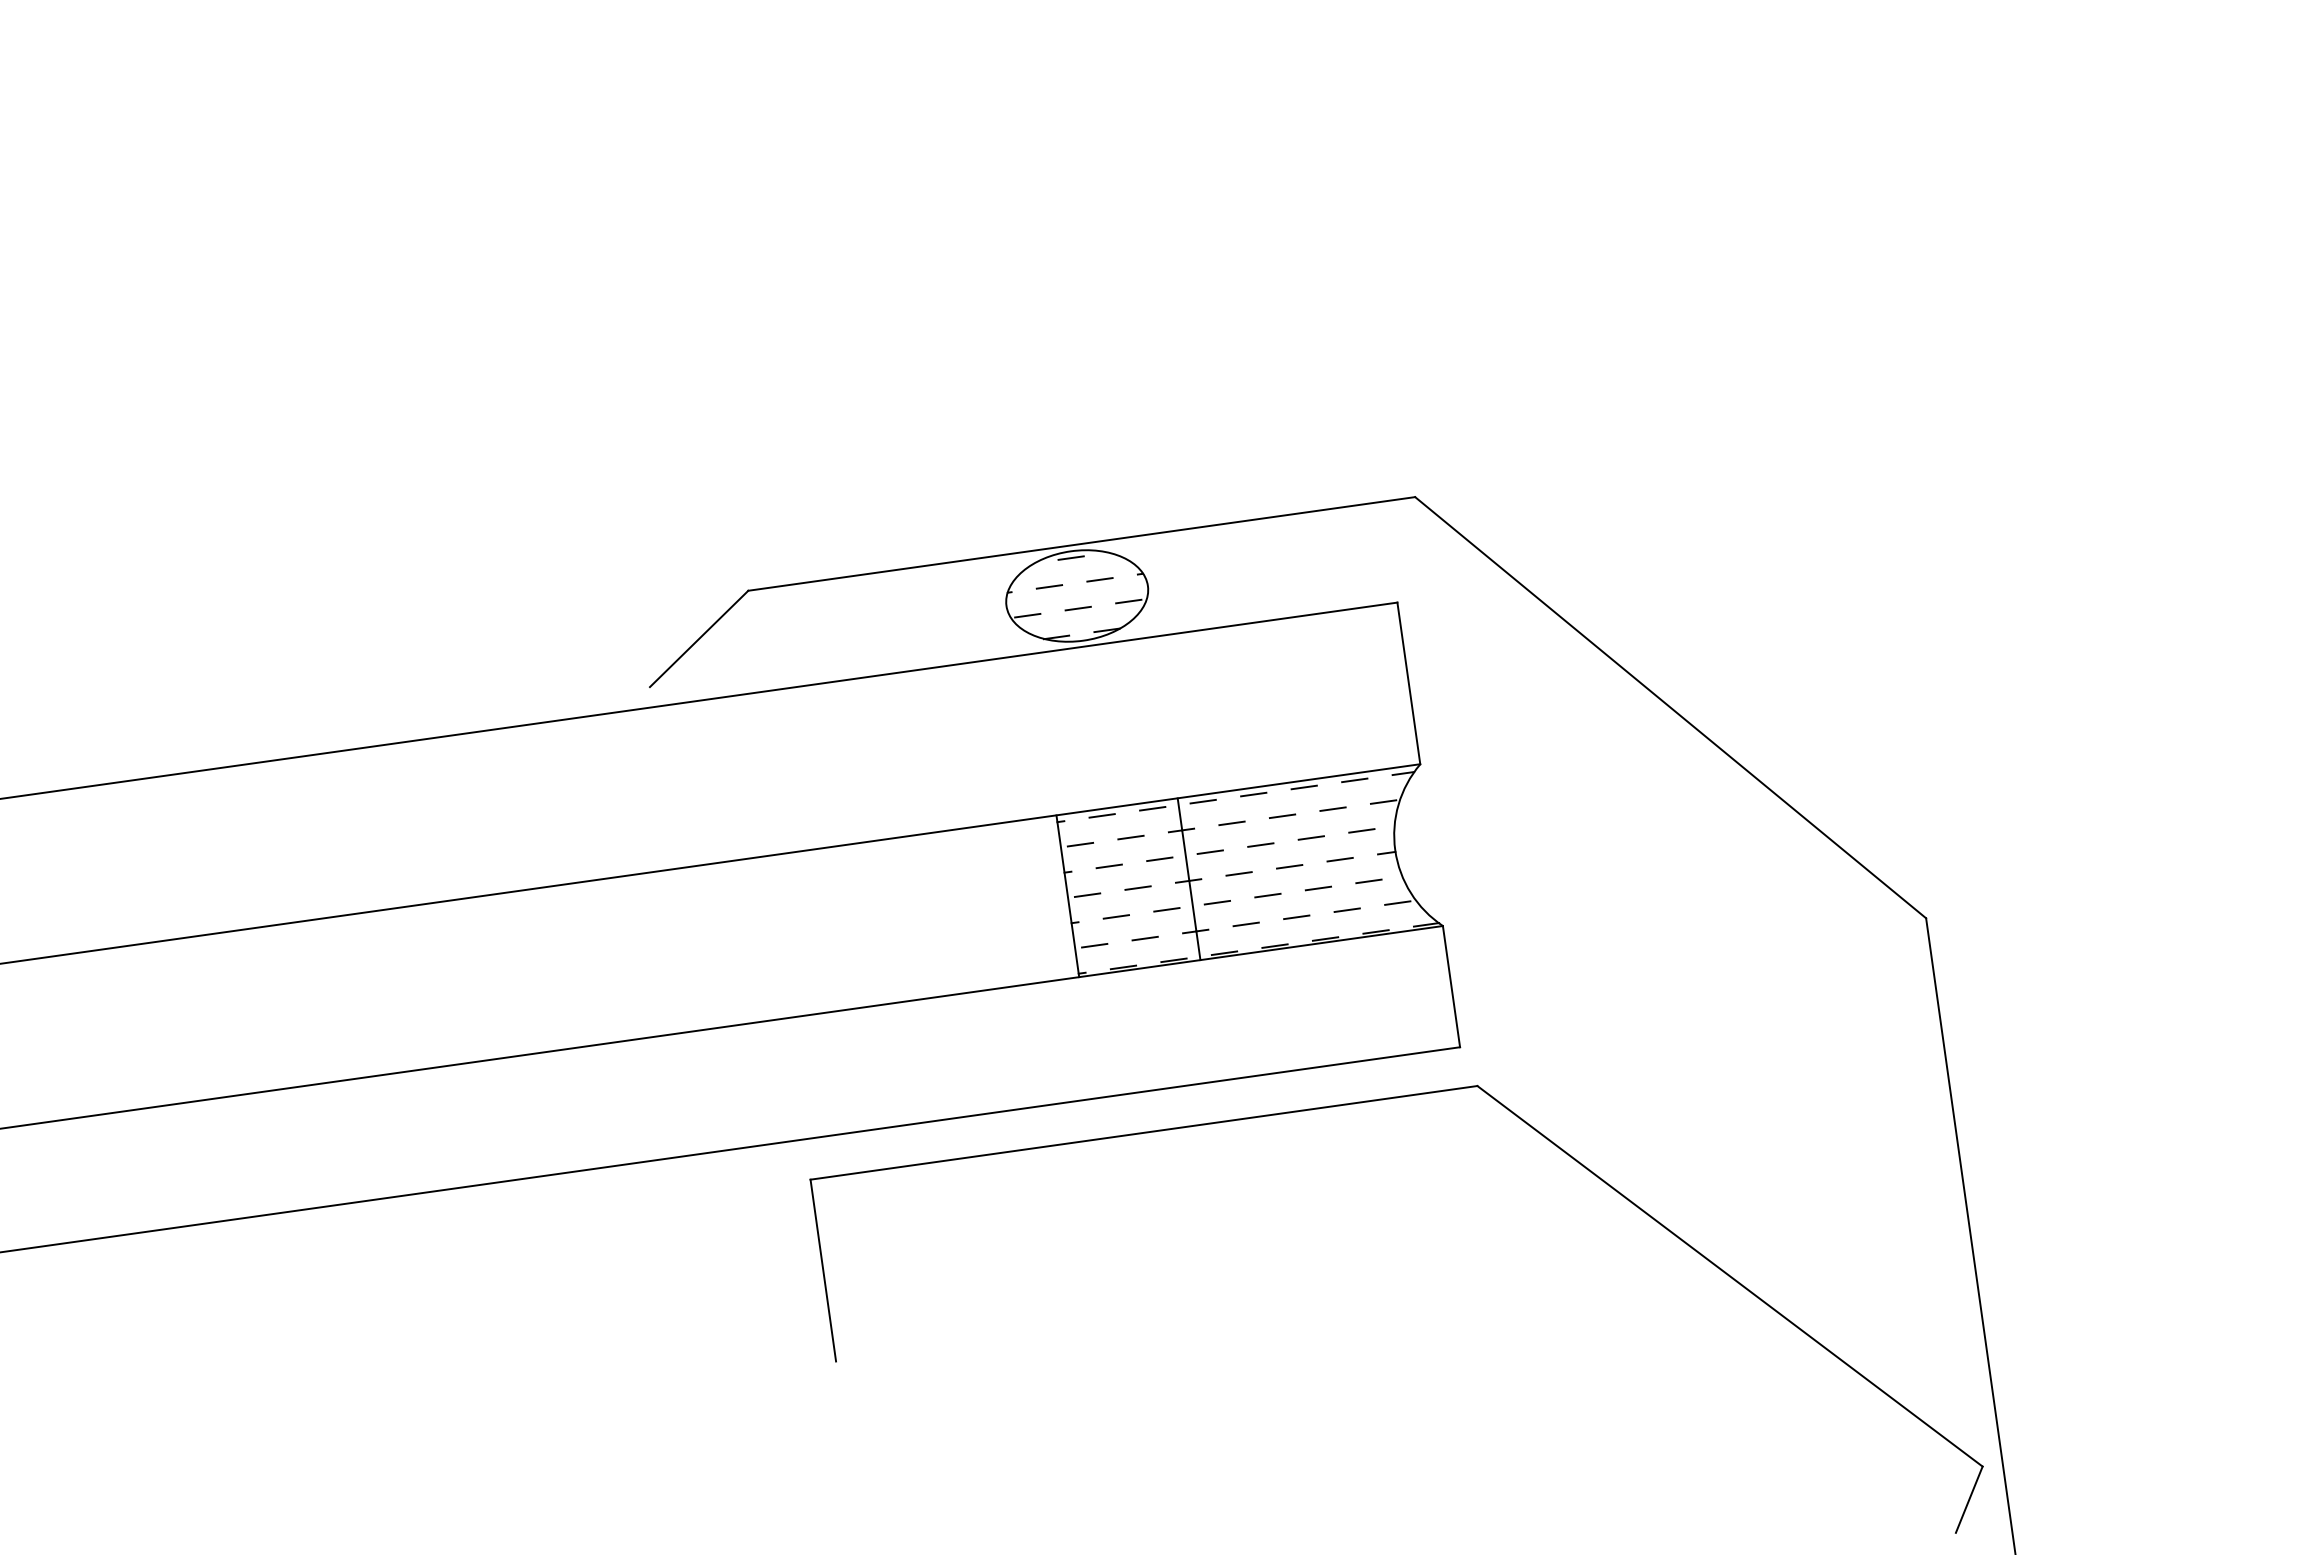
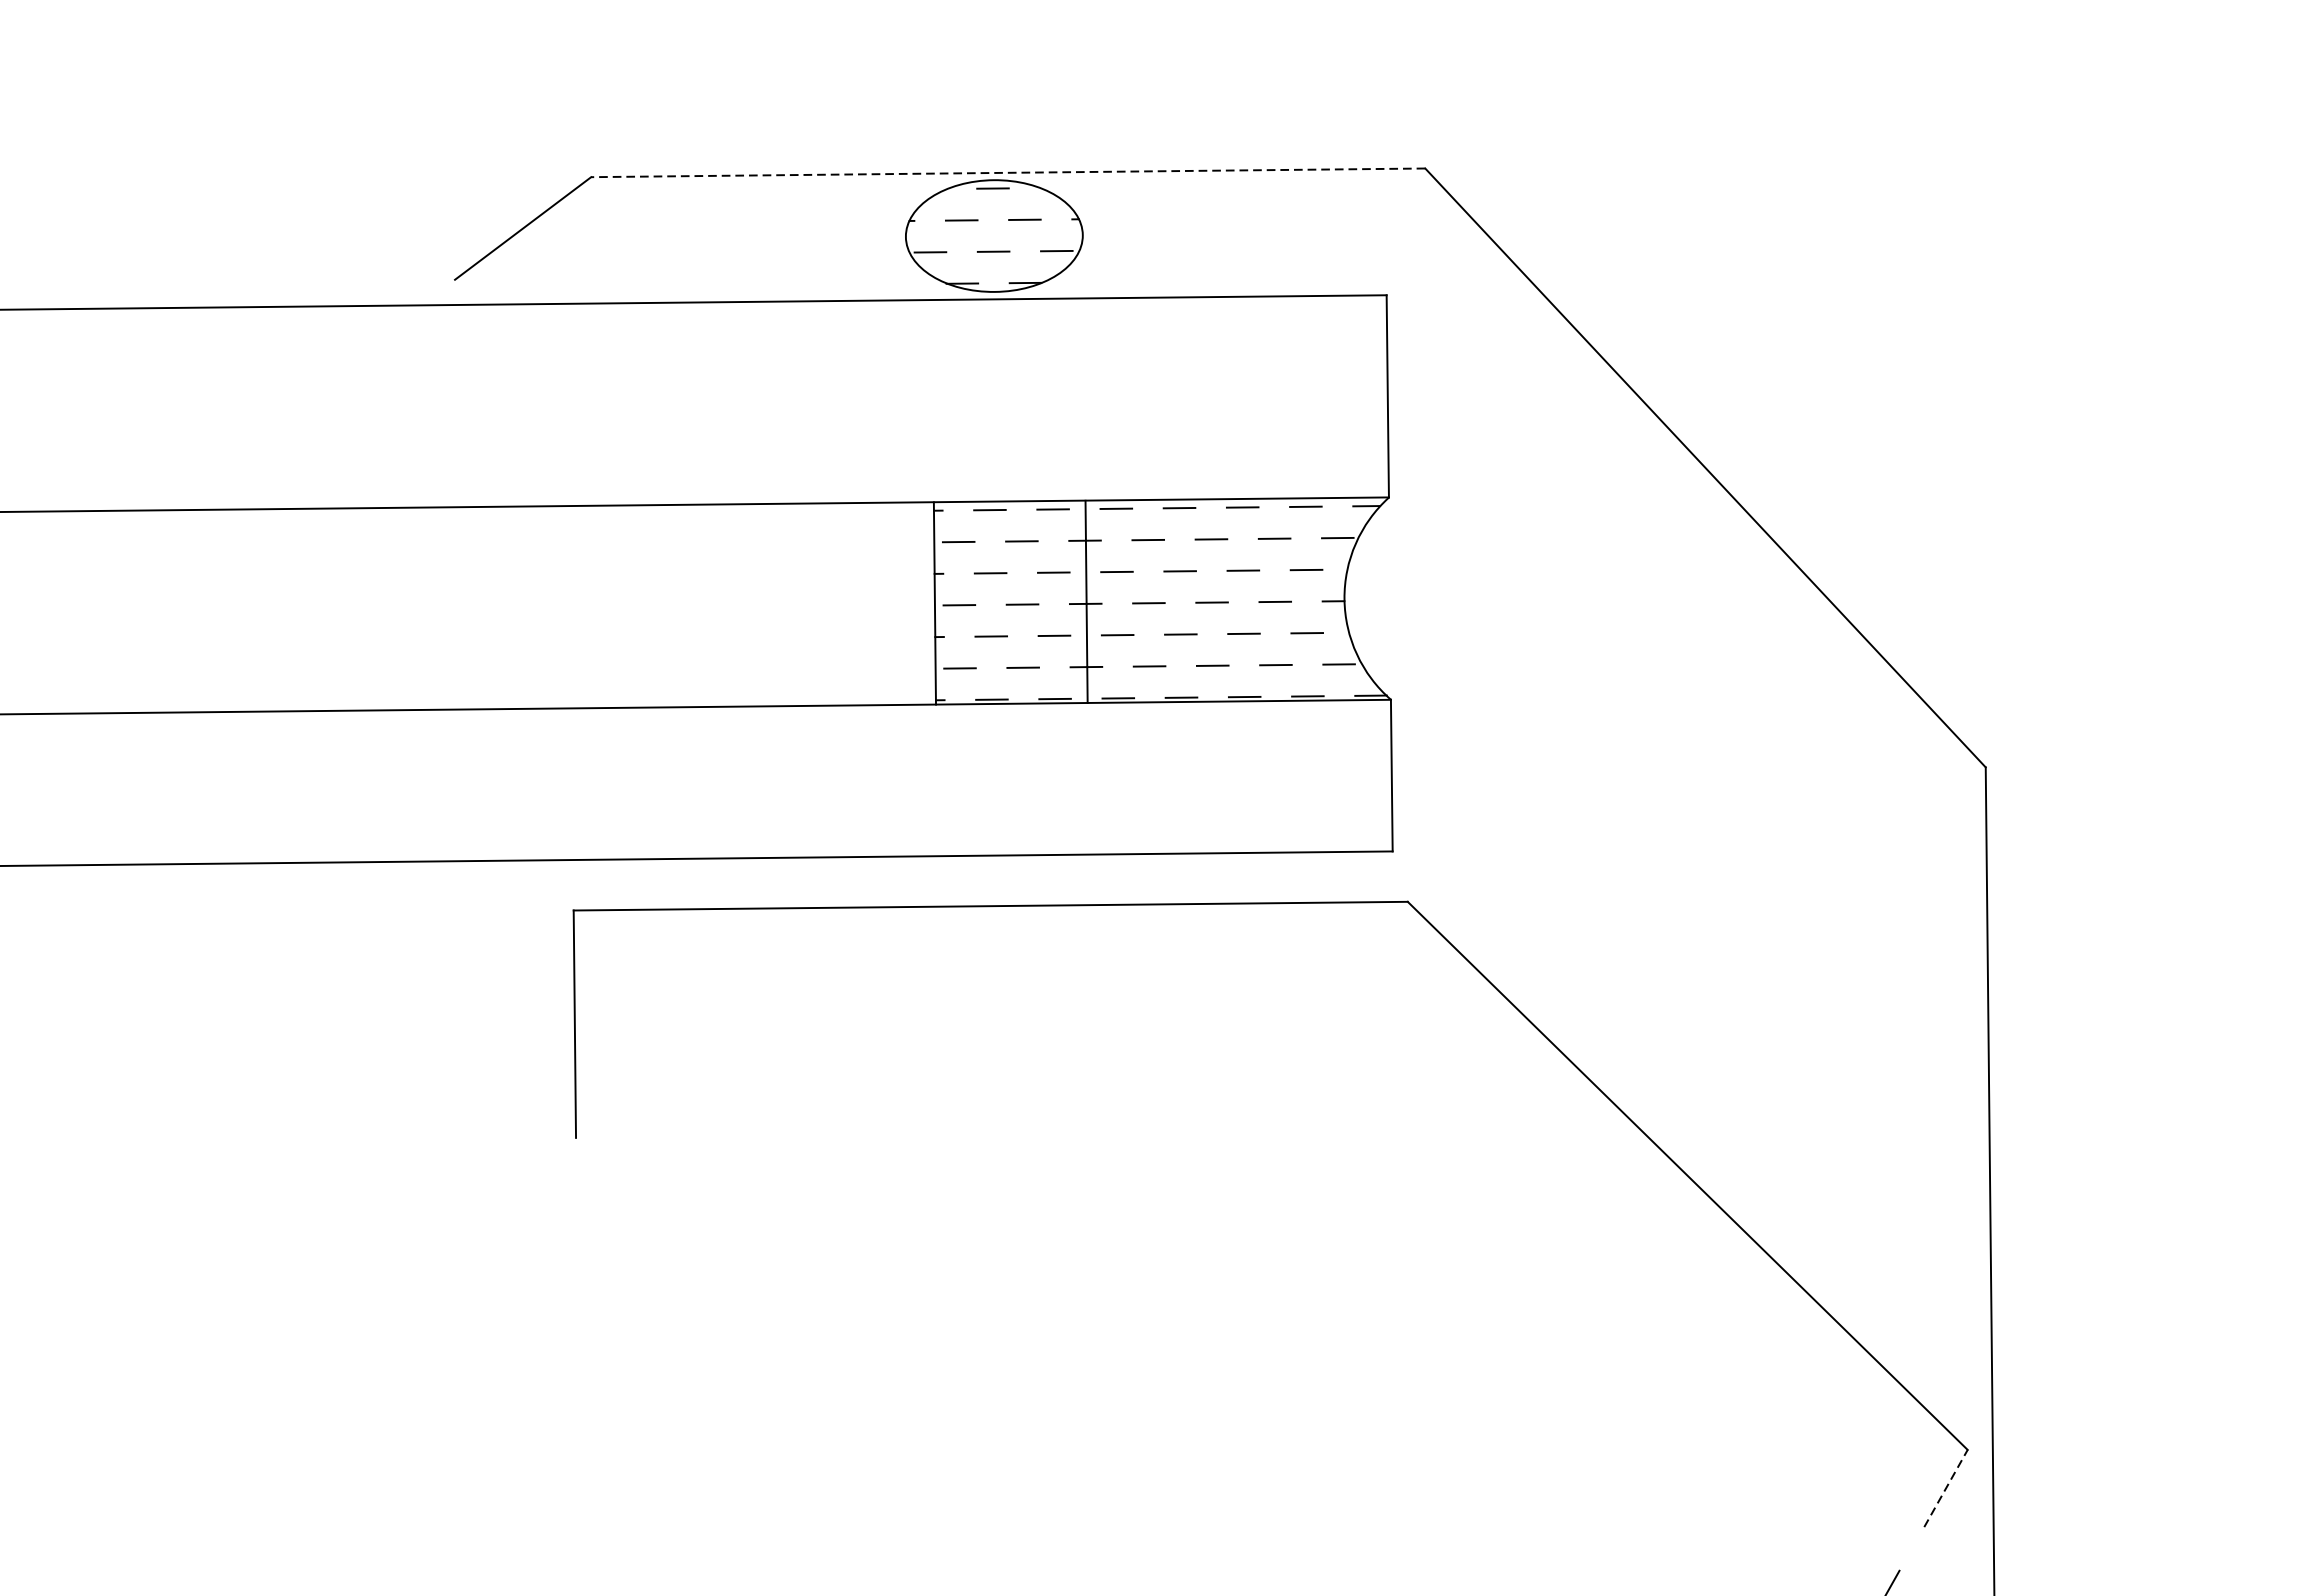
line: (1081, 543) -> (1008, 172), solid -> dashed
line: (1969, 1499) -> (1946, 1488), solid -> dashed

